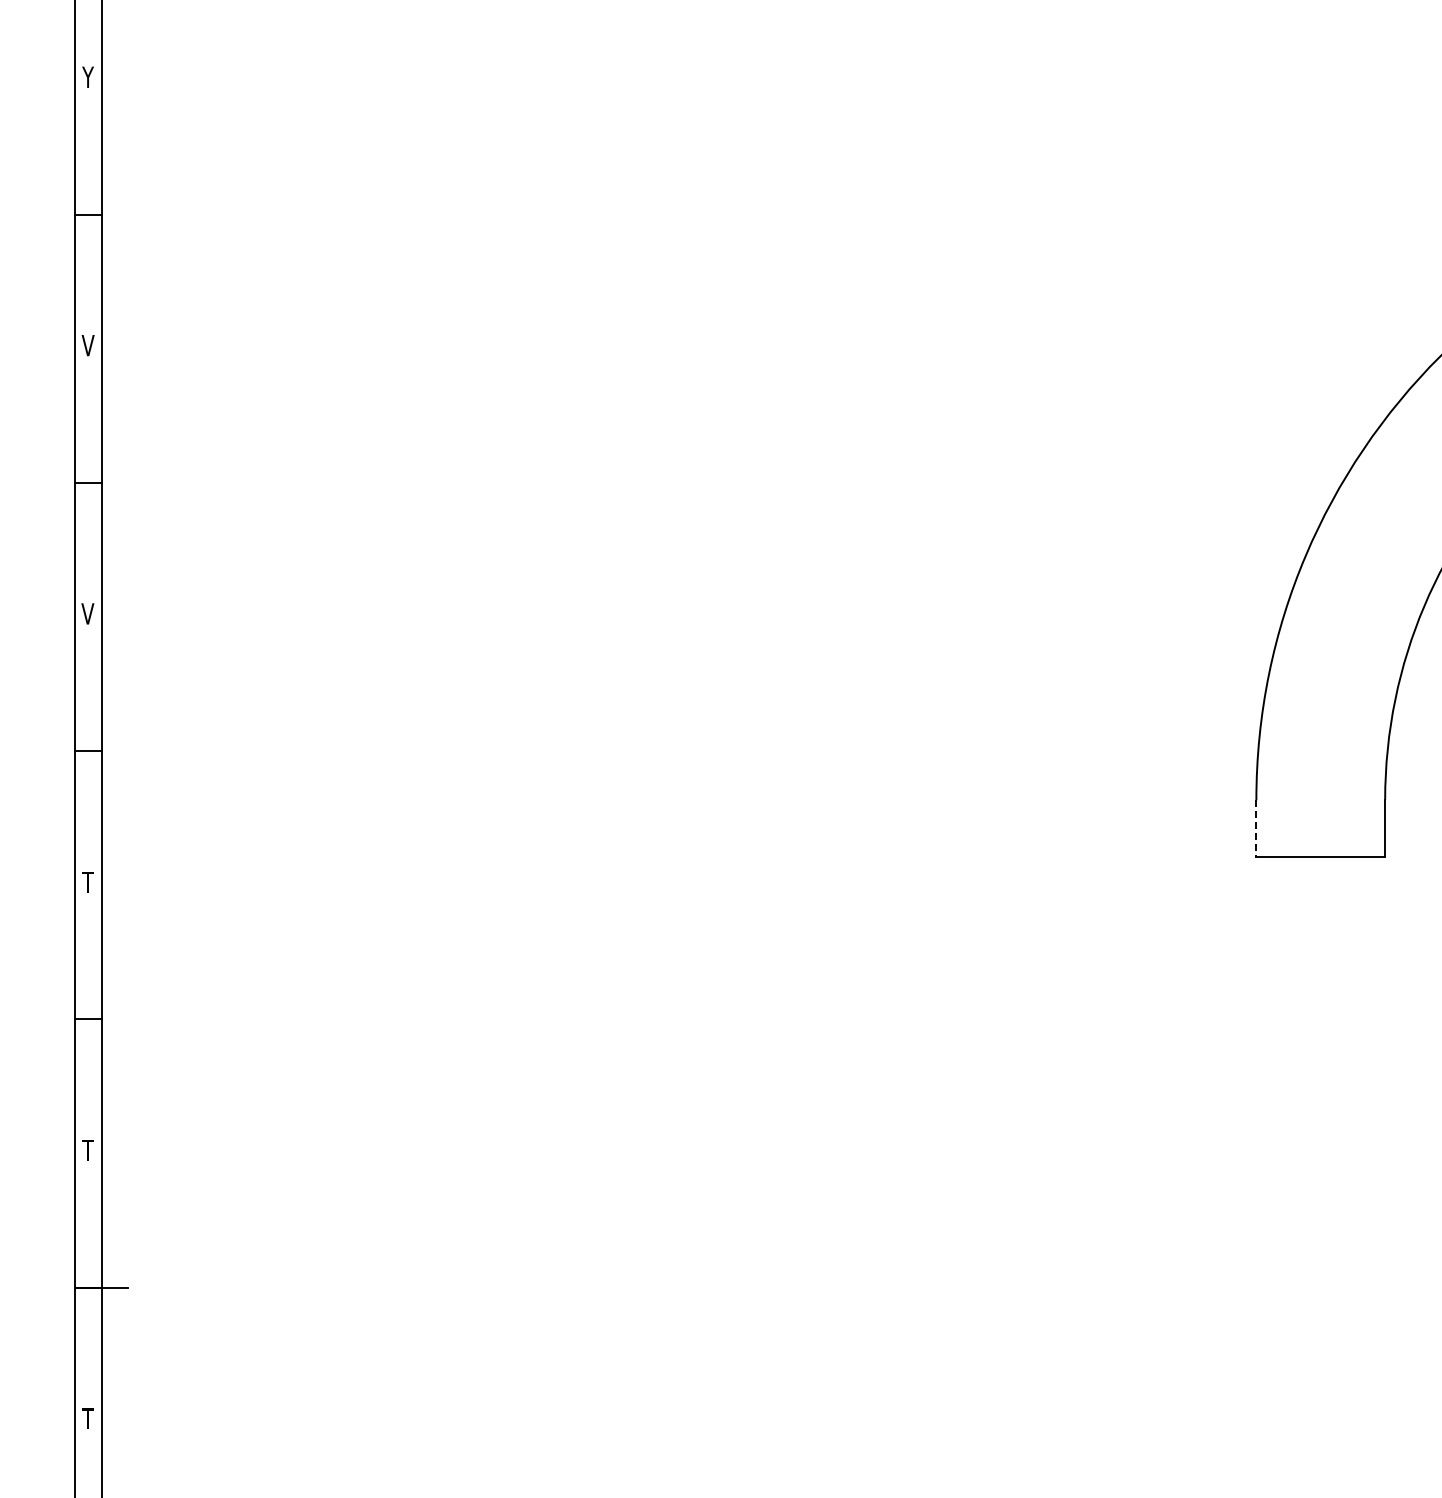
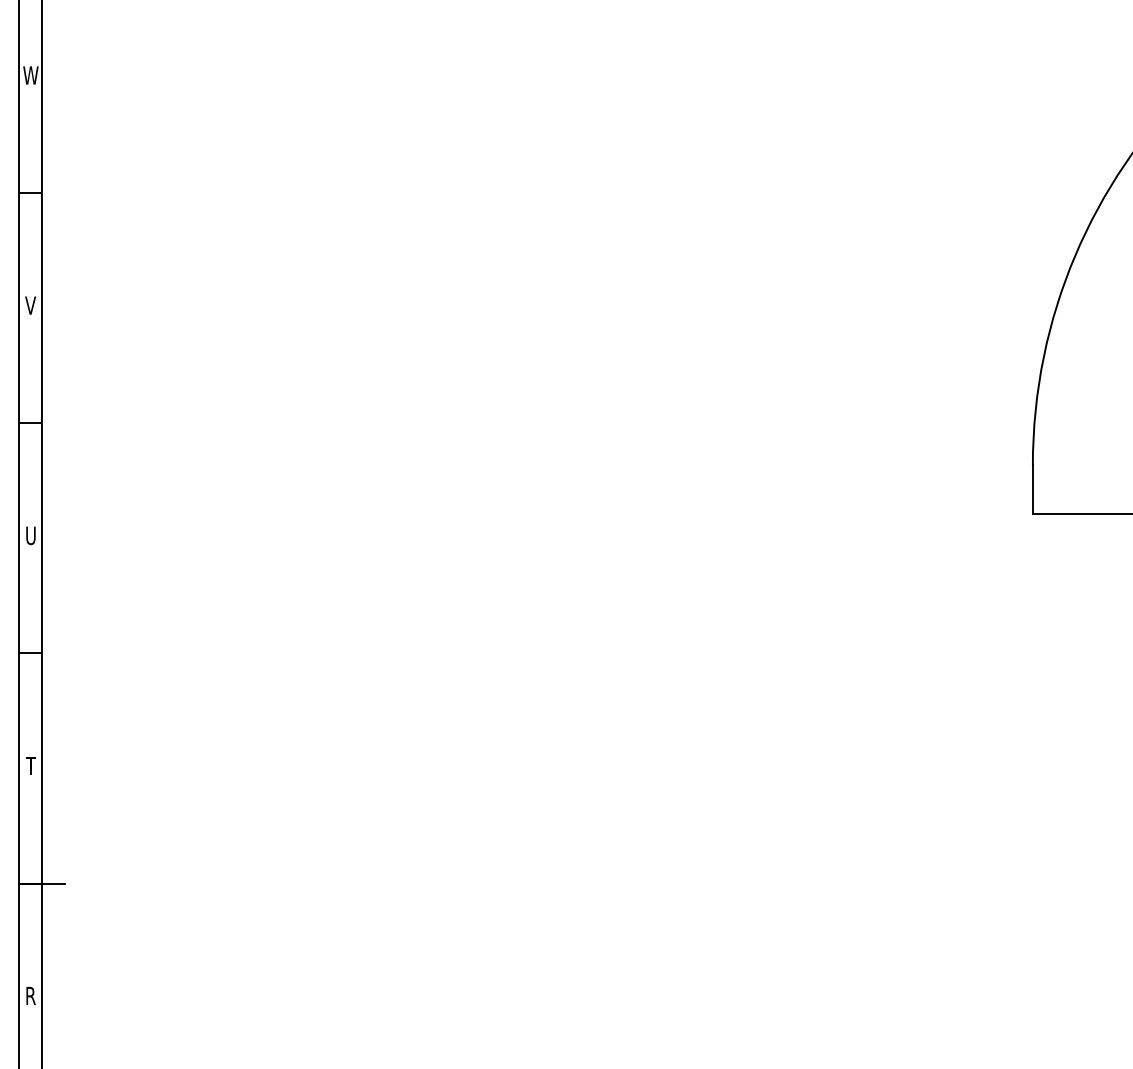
text: (88, 345) -> (31, 75), V -> W
line: (1256, 828) -> (1032, 489), dashed -> solid
text: (87, 882) -> (30, 536), T -> U
text: (87, 1418) -> (30, 995), T -> R

